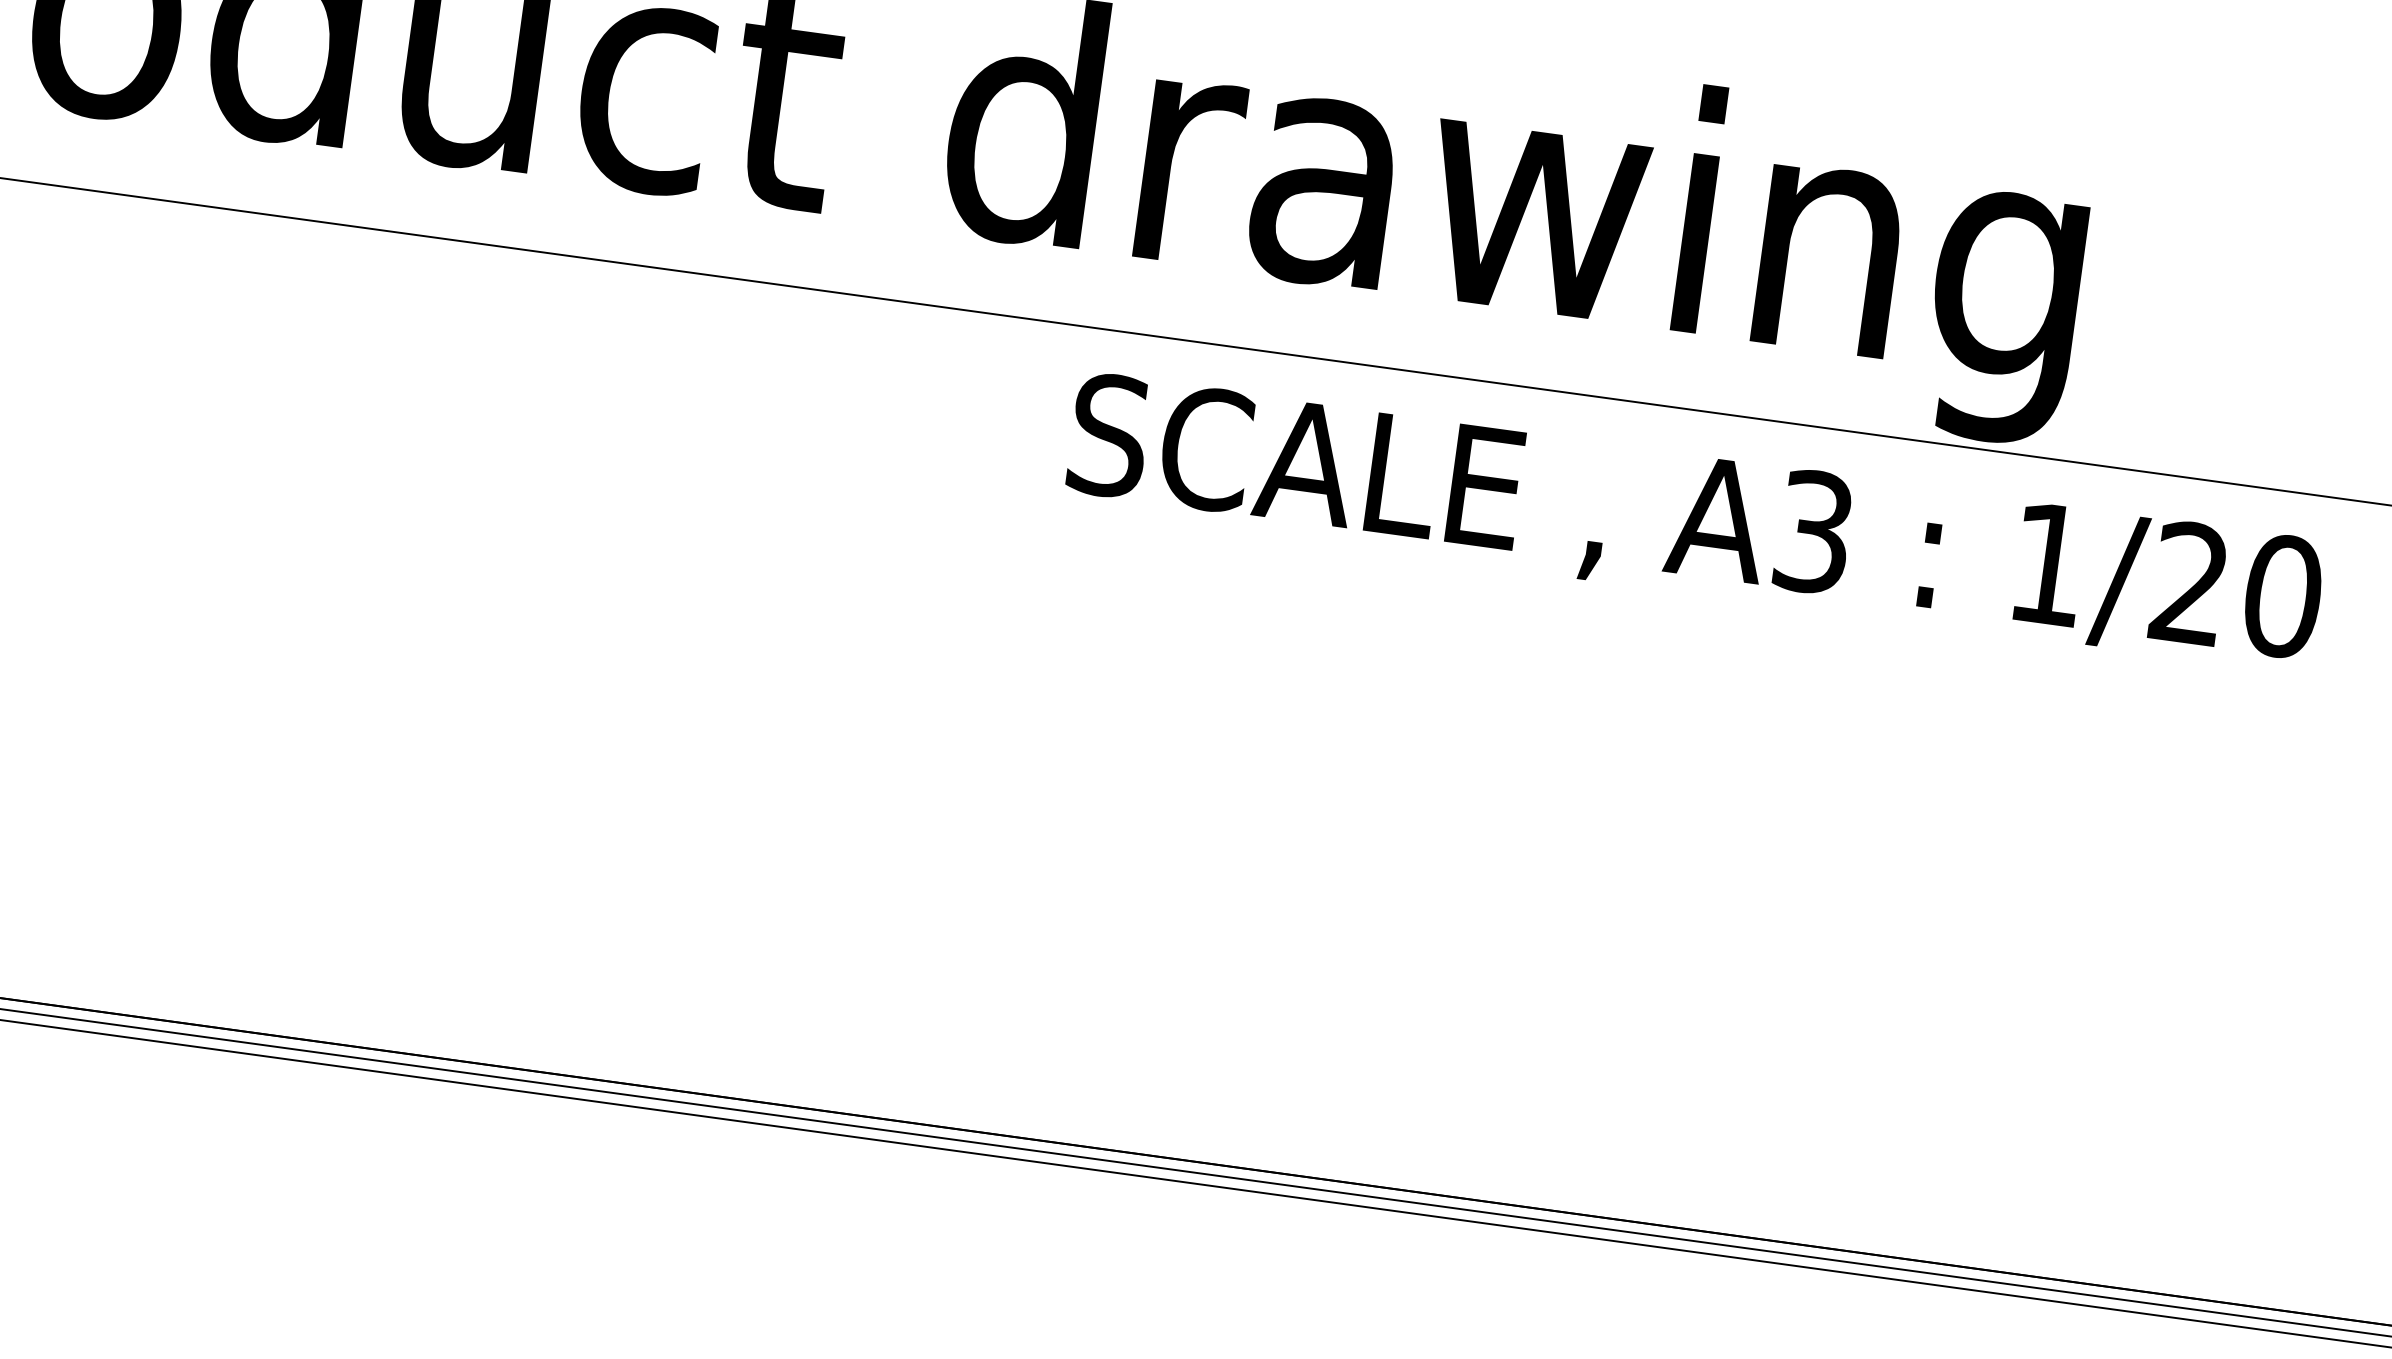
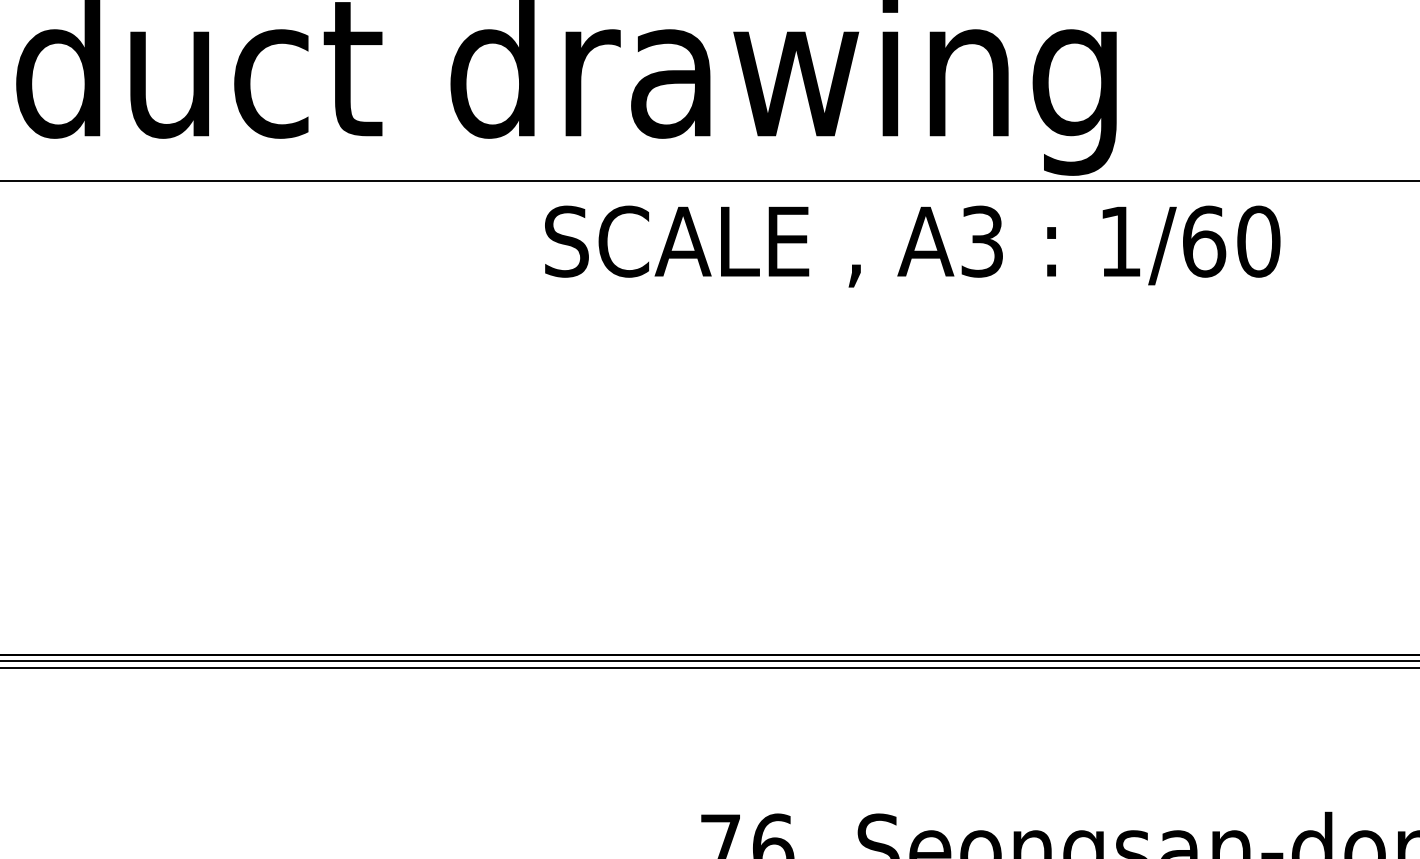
text: (2190, 583) -> (1204, 241), 1/20 -> 1/60

